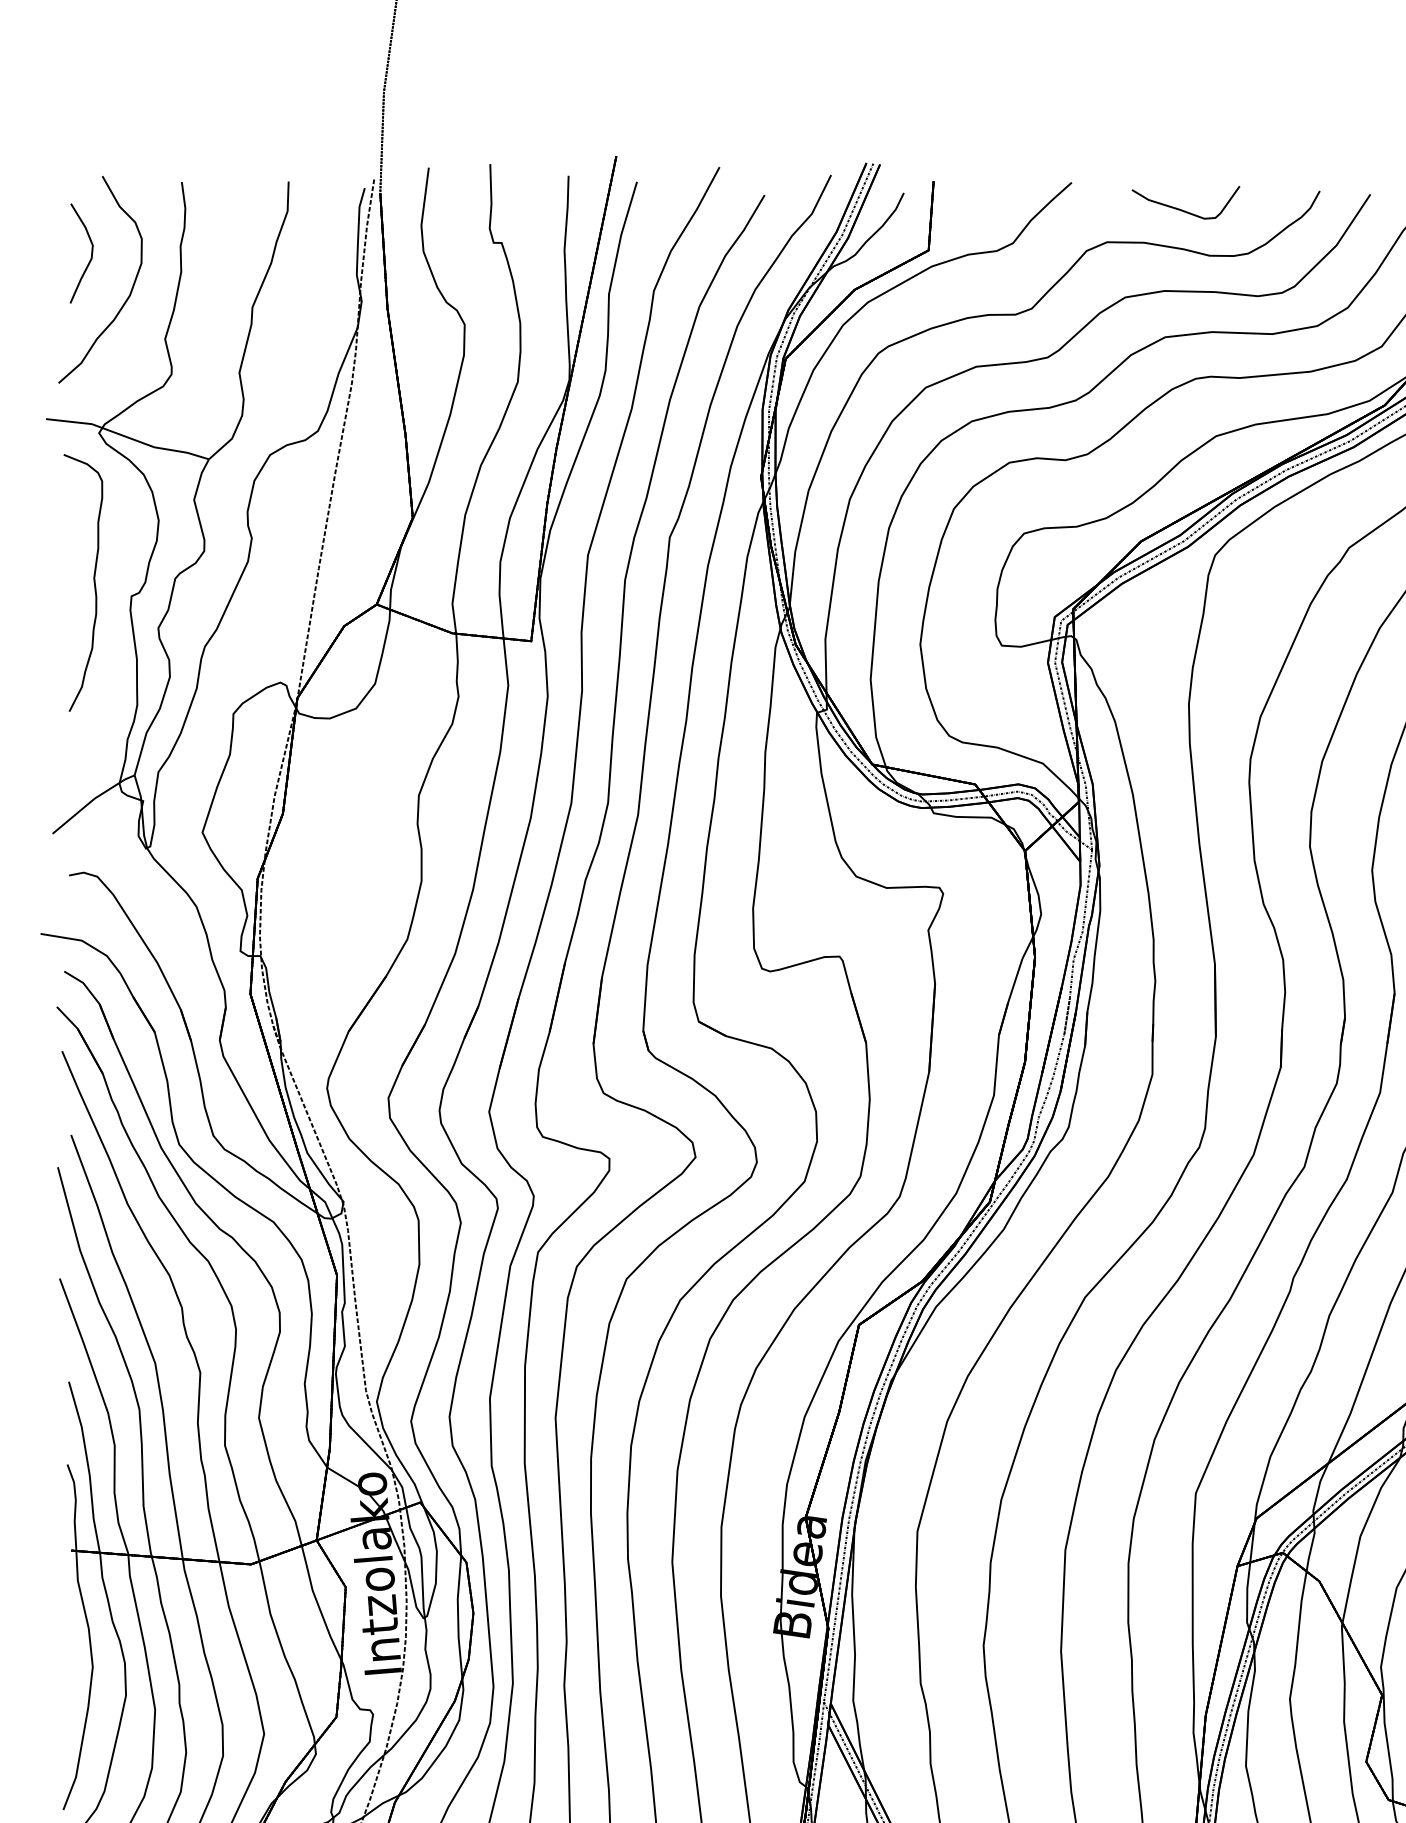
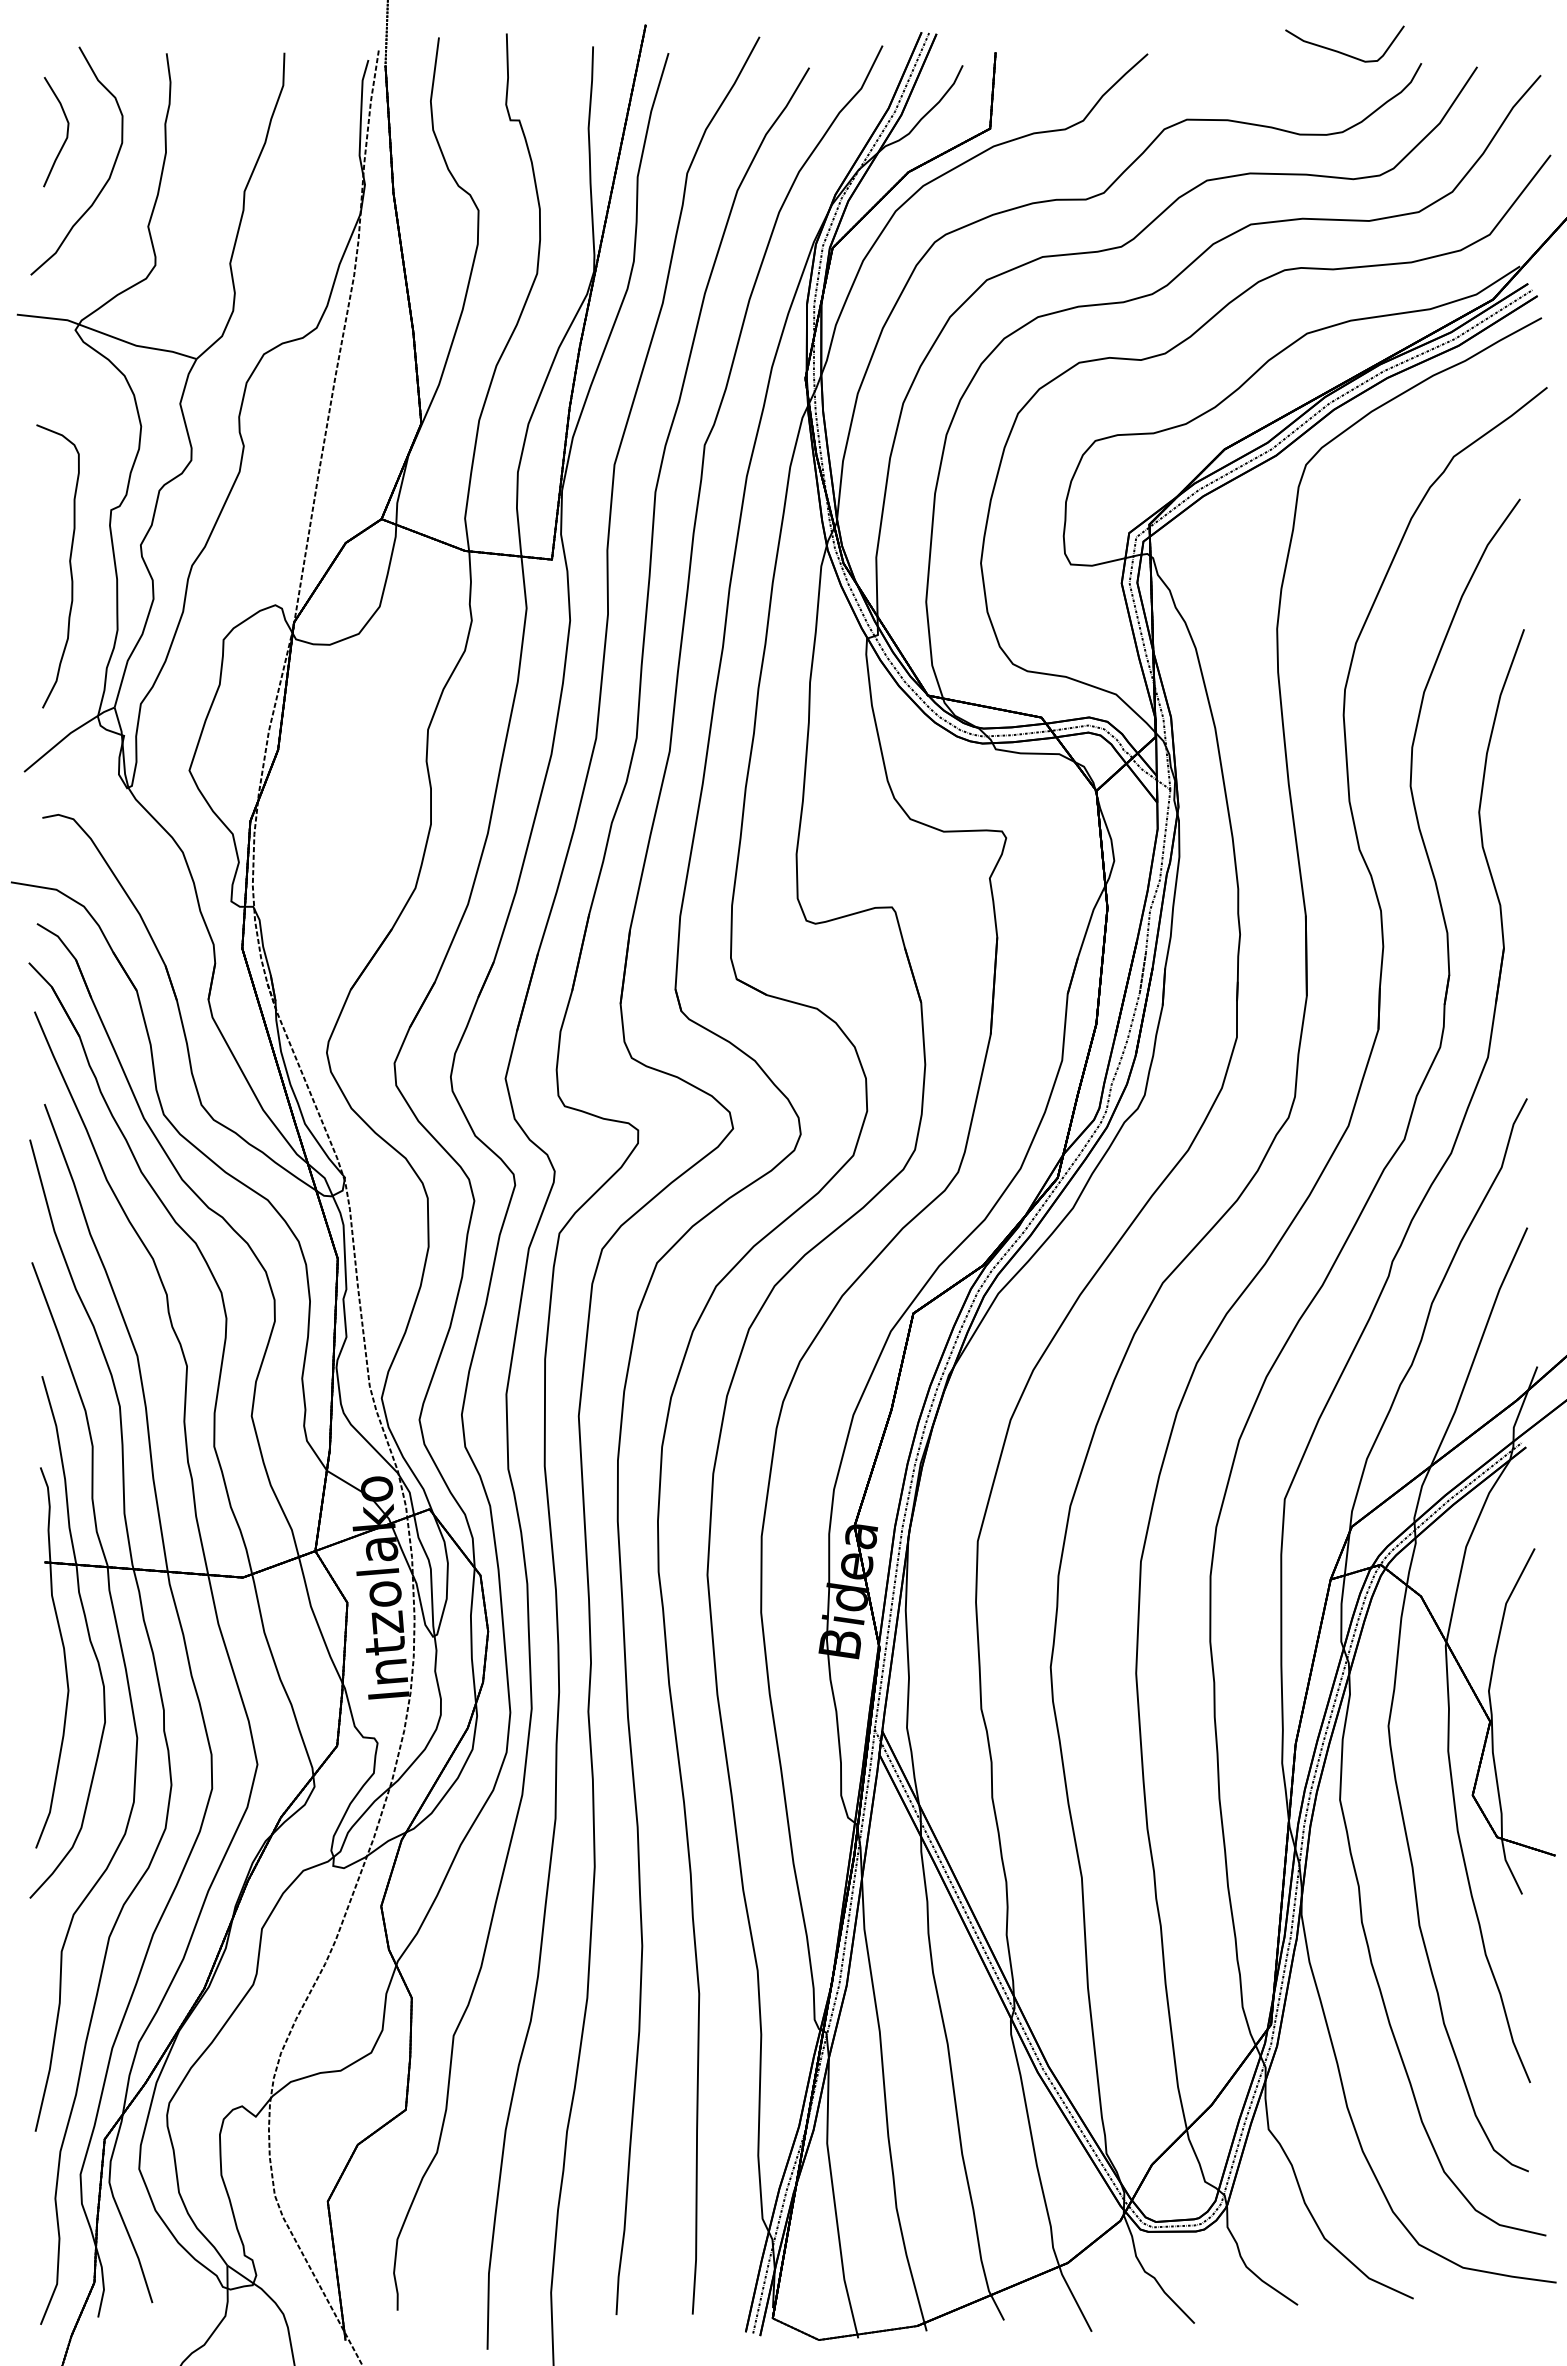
curve: (1181, 209) -> (1340, 51), moved
curve: (93, 583) -> (69, 566), moved

